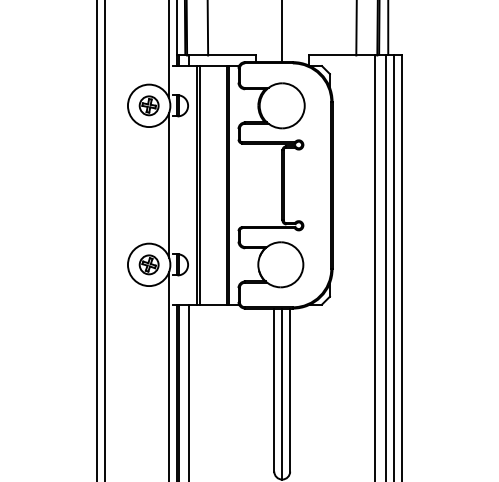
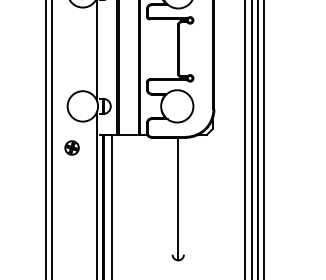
part: (148, 264) -> (71, 147), moved
line: (274, 389) -> (172, 195), removed
line: (290, 389) -> (184, 195), removed

